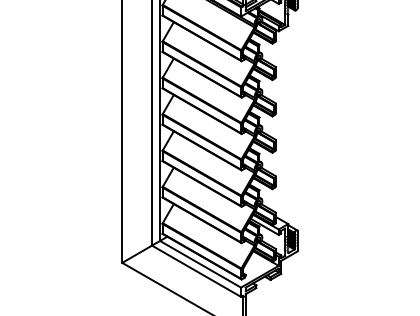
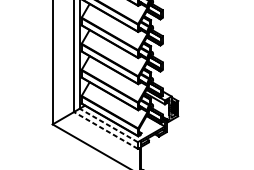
line: (200, 264) -> (108, 125), solid -> dashed
line: (196, 271) -> (105, 130), solid -> dashed

